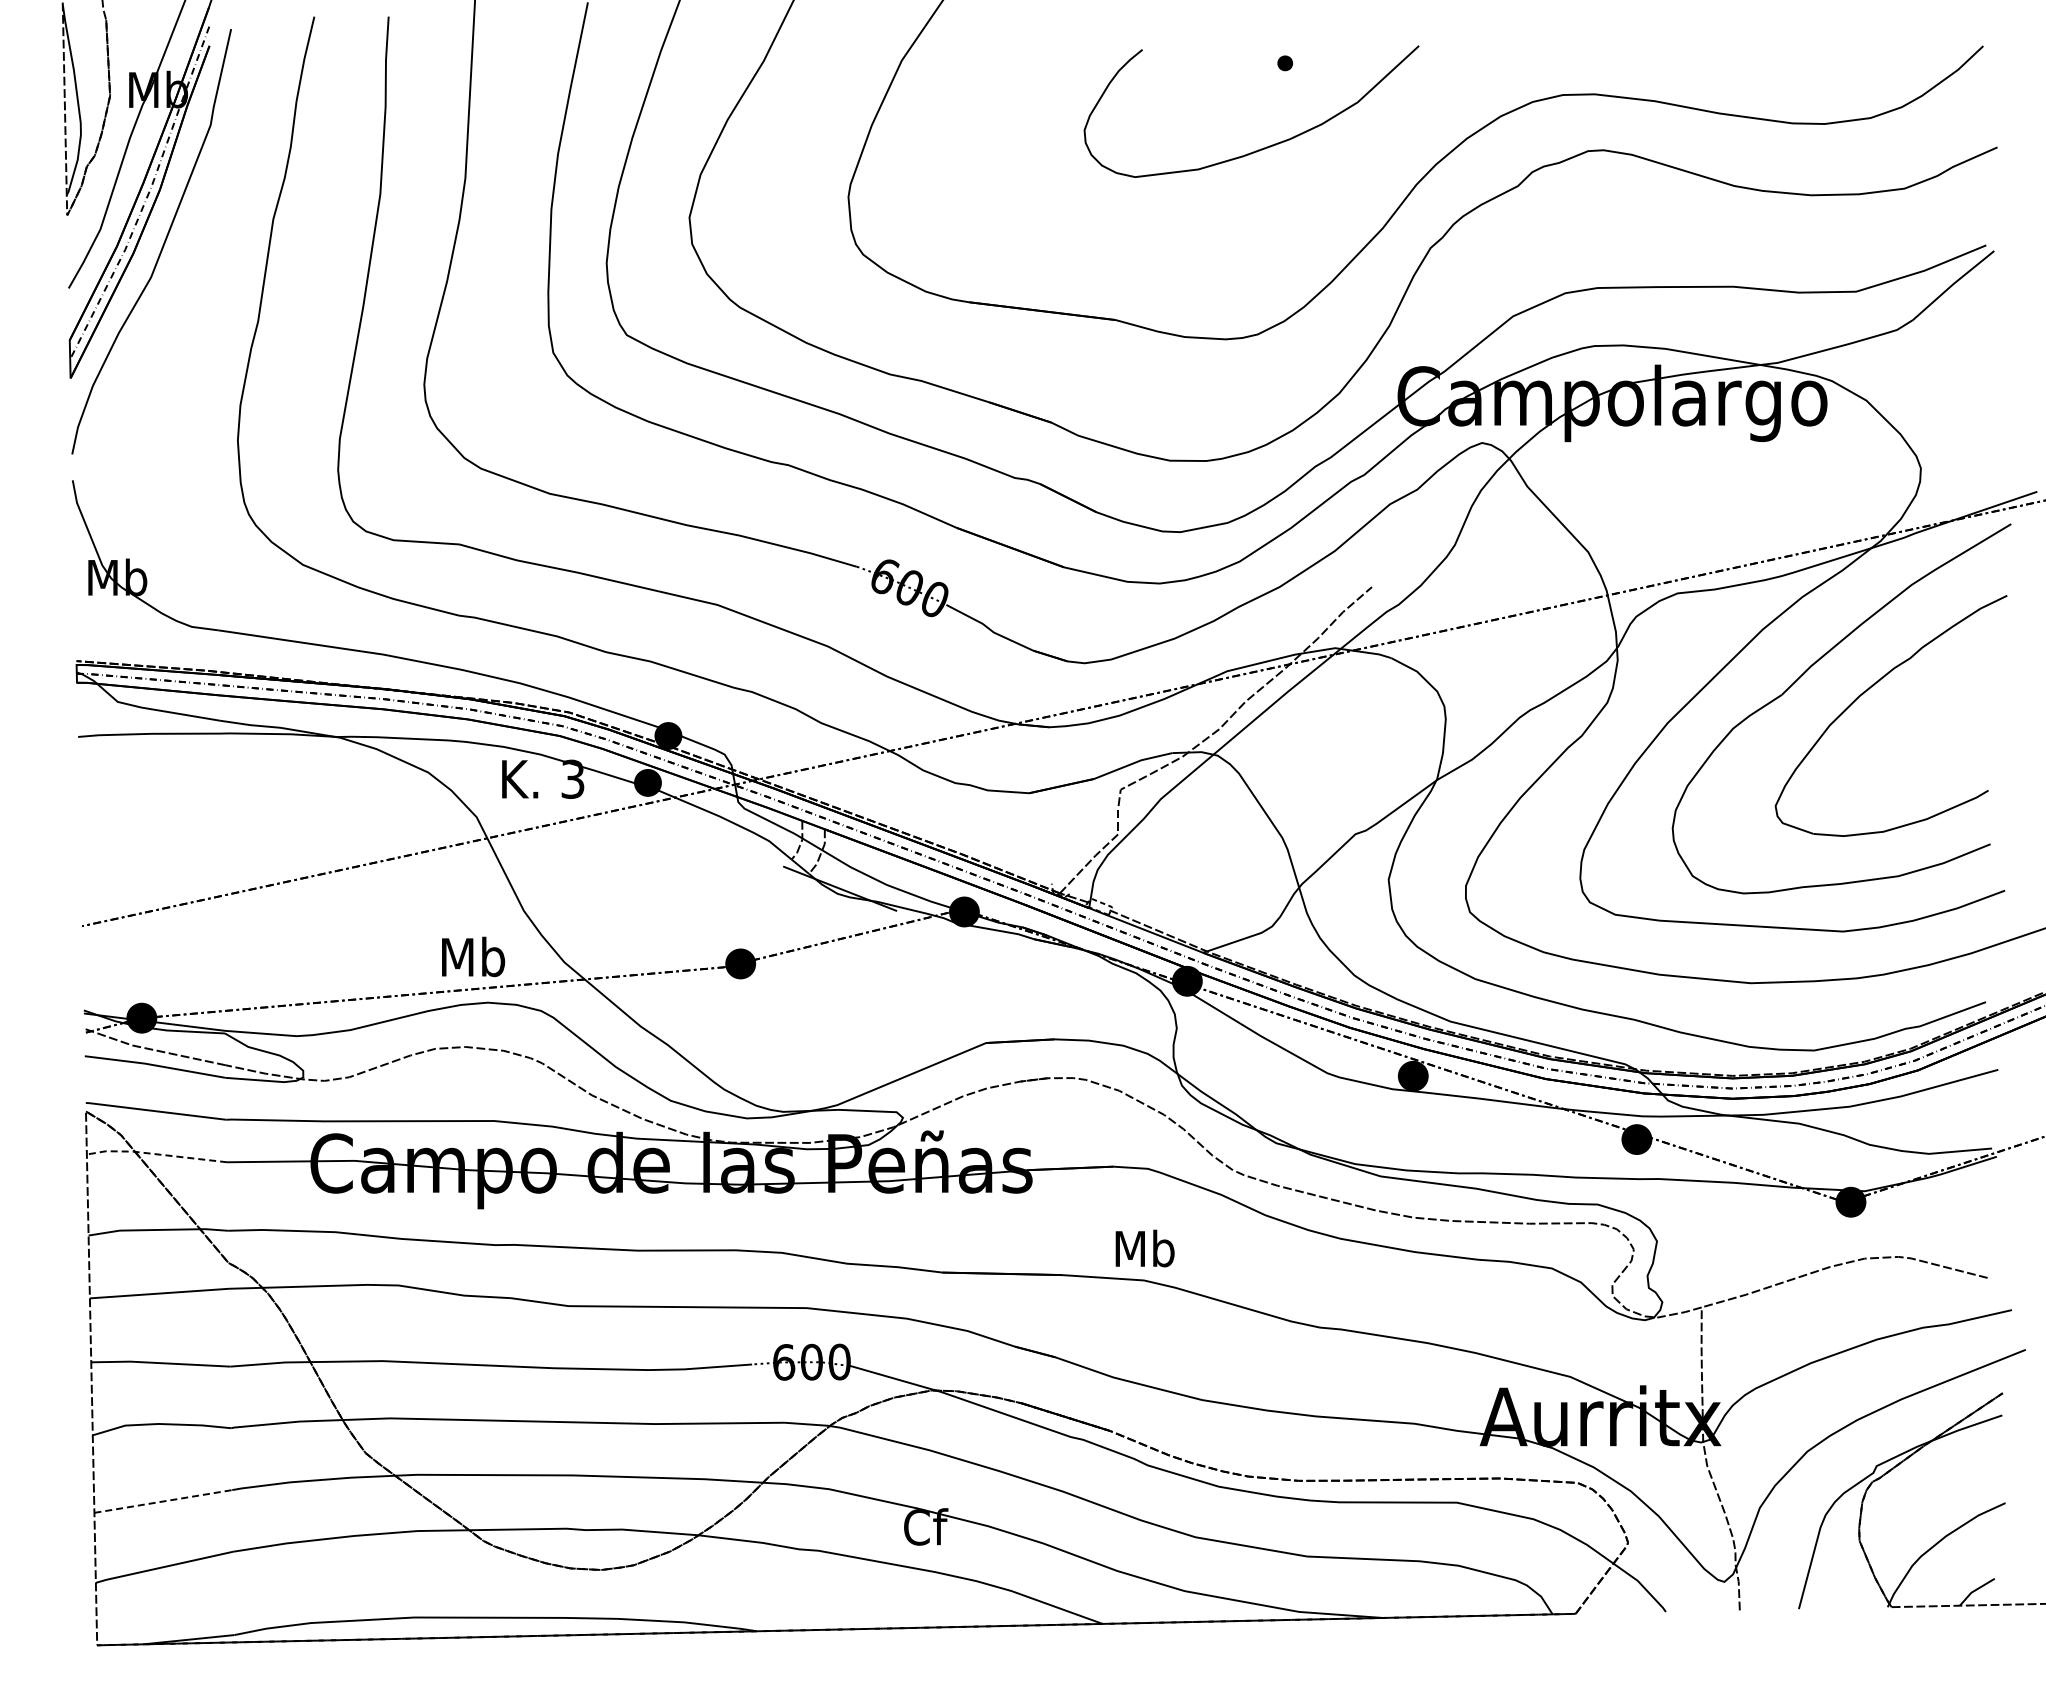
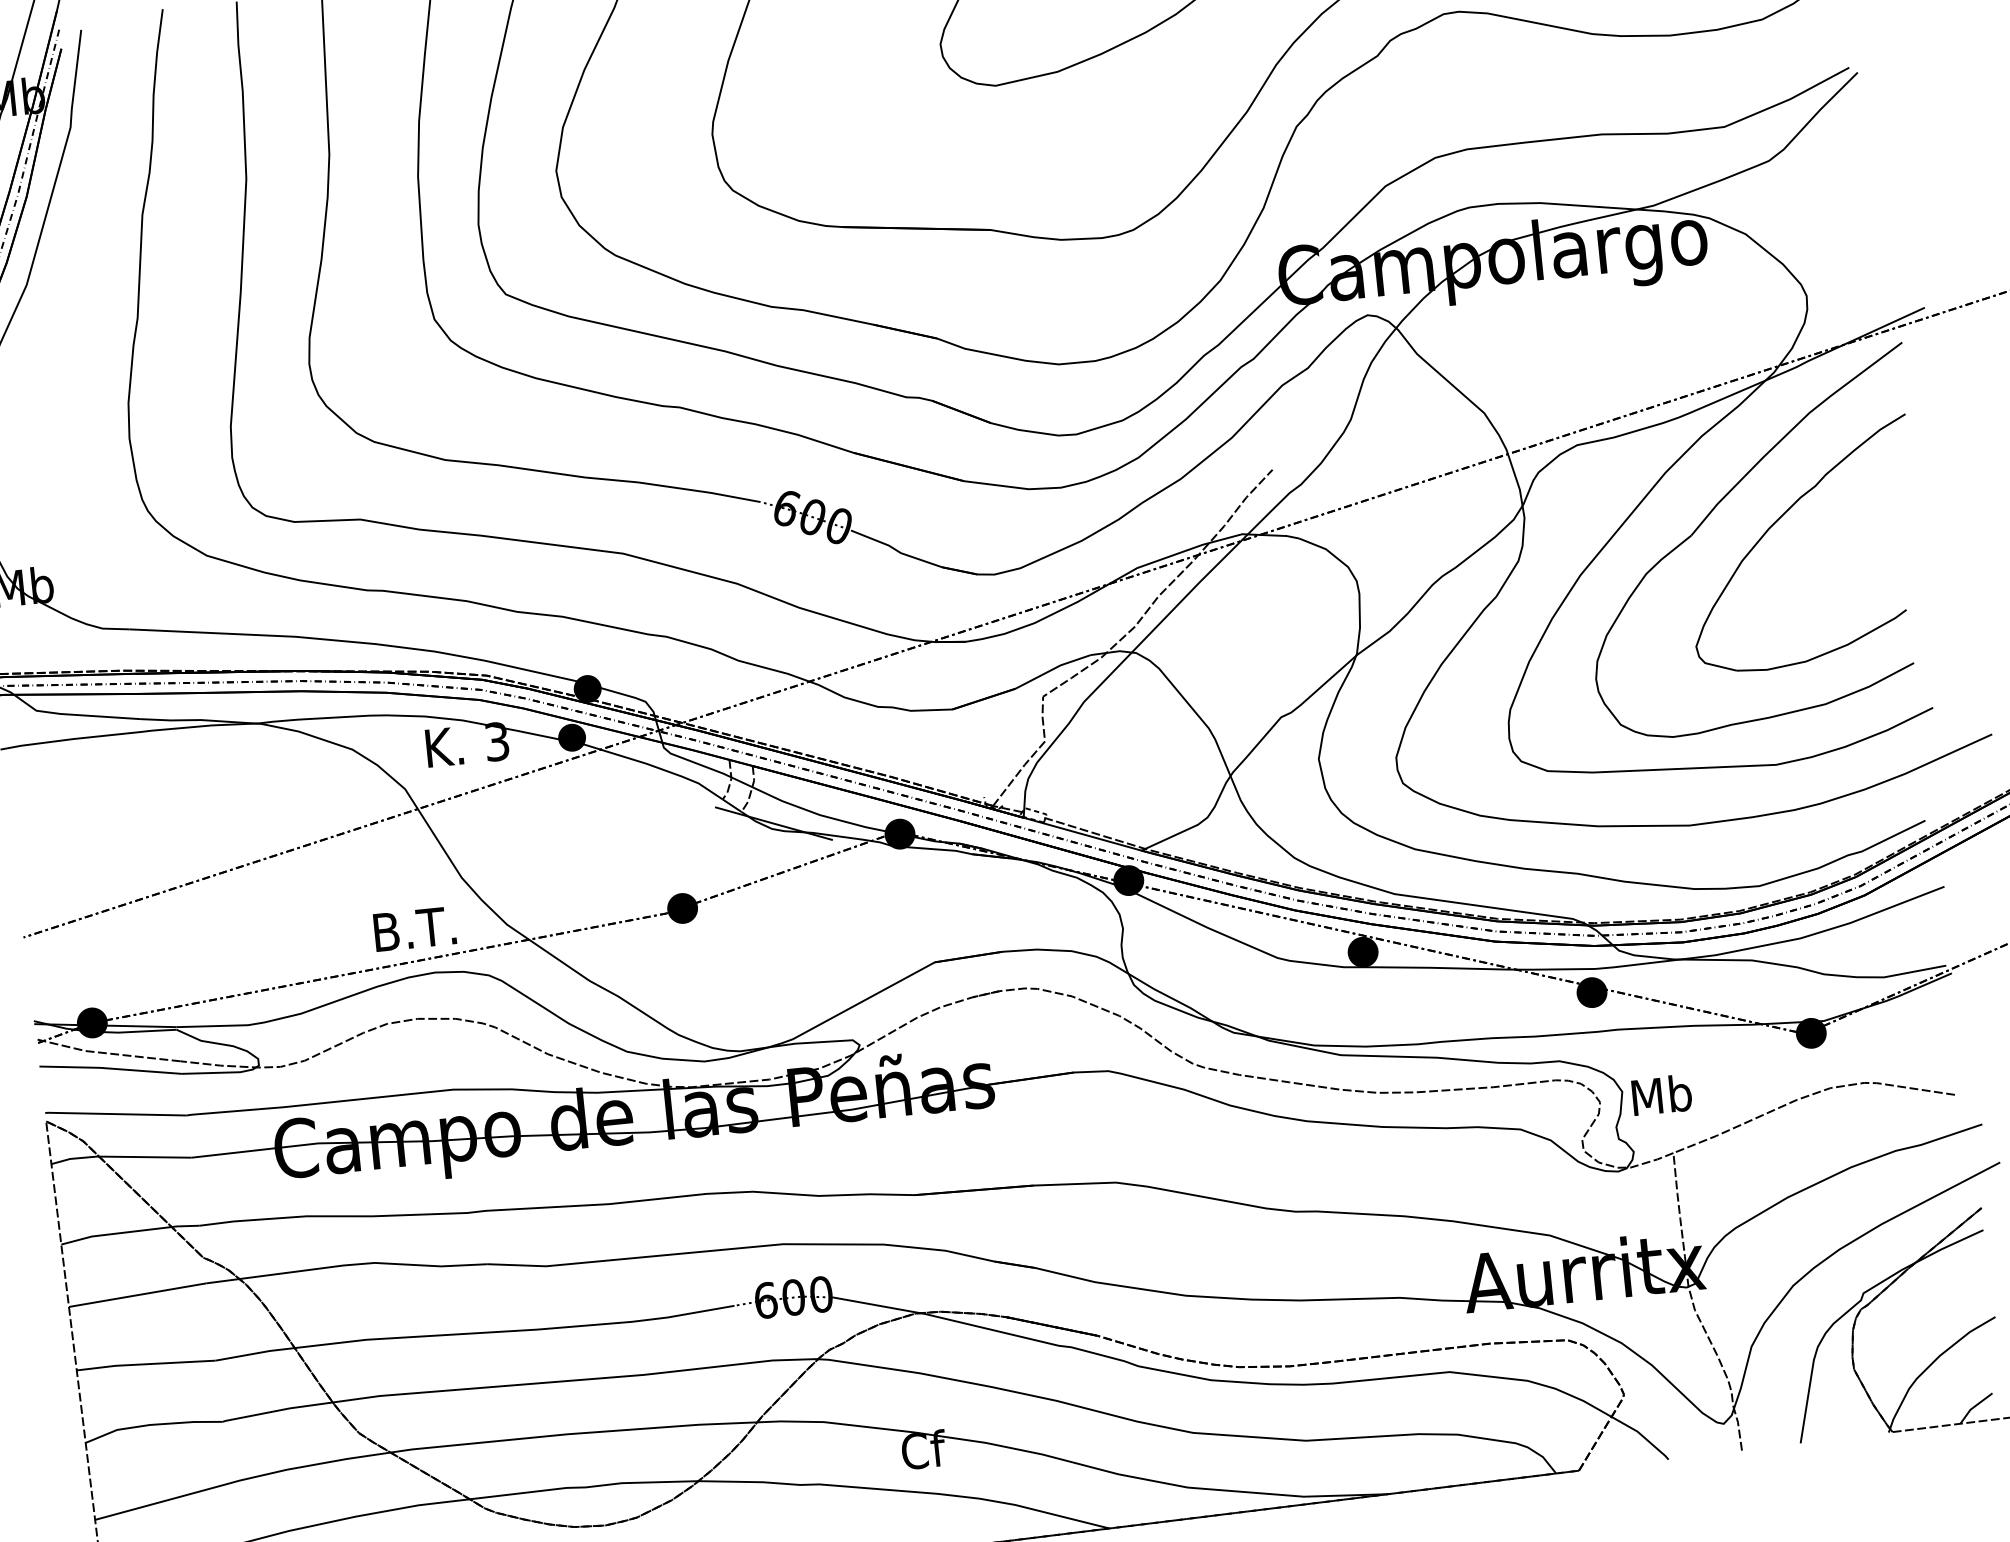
text: (471, 956) -> (414, 928), Mb -> B.T.
line: (154, 1154) -> (118, 1157), dashed -> solid
text: (1144, 1248) -> (1661, 1095), moved
line: (163, 1501) -> (162, 1501), dashed -> solid

